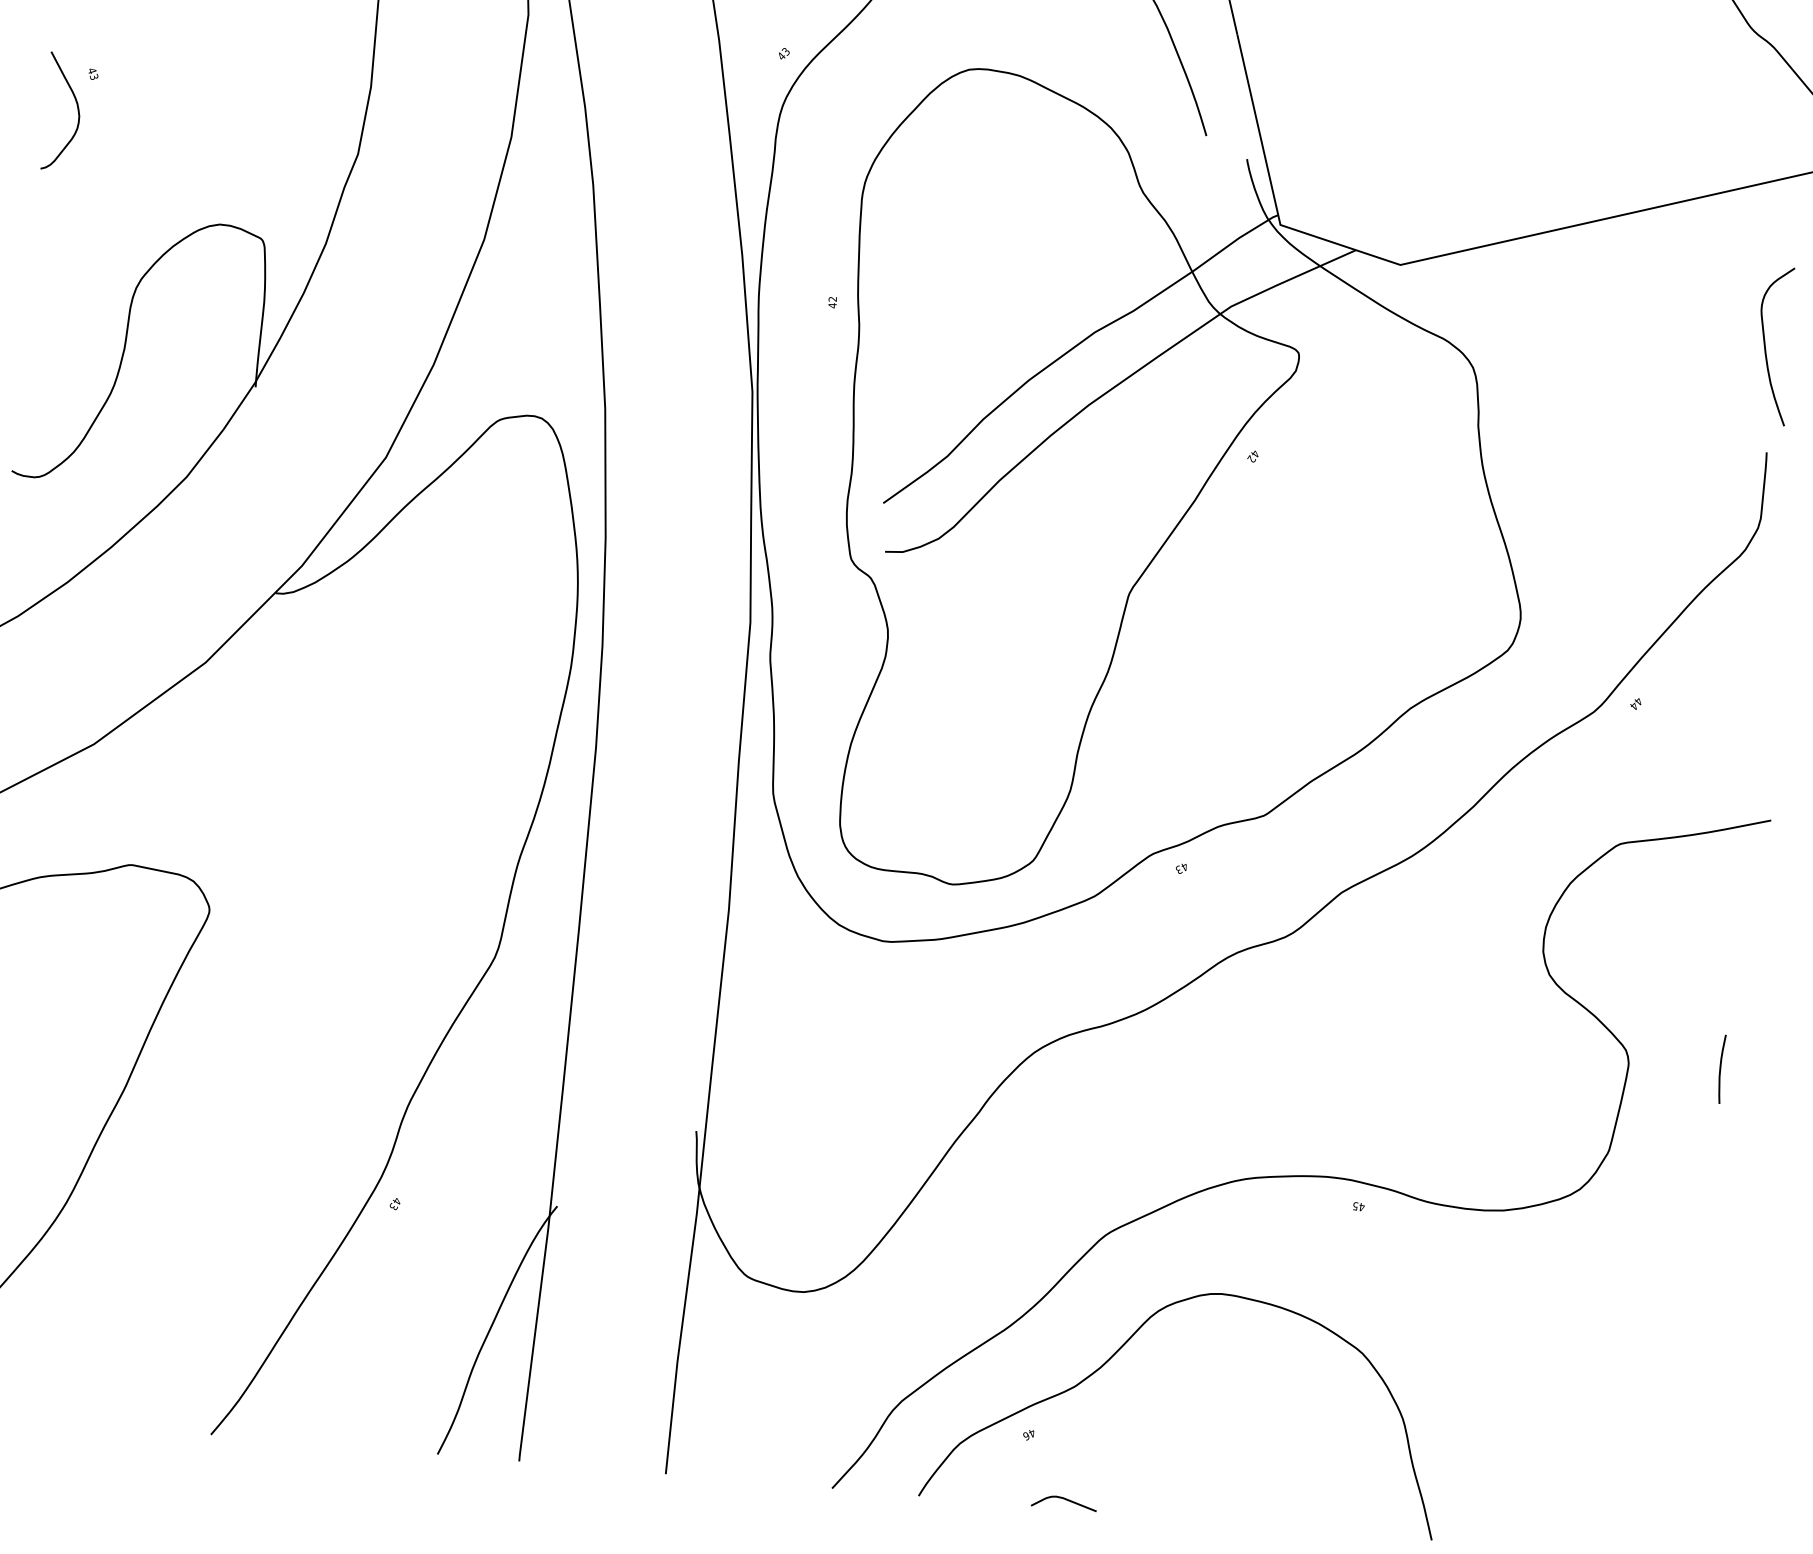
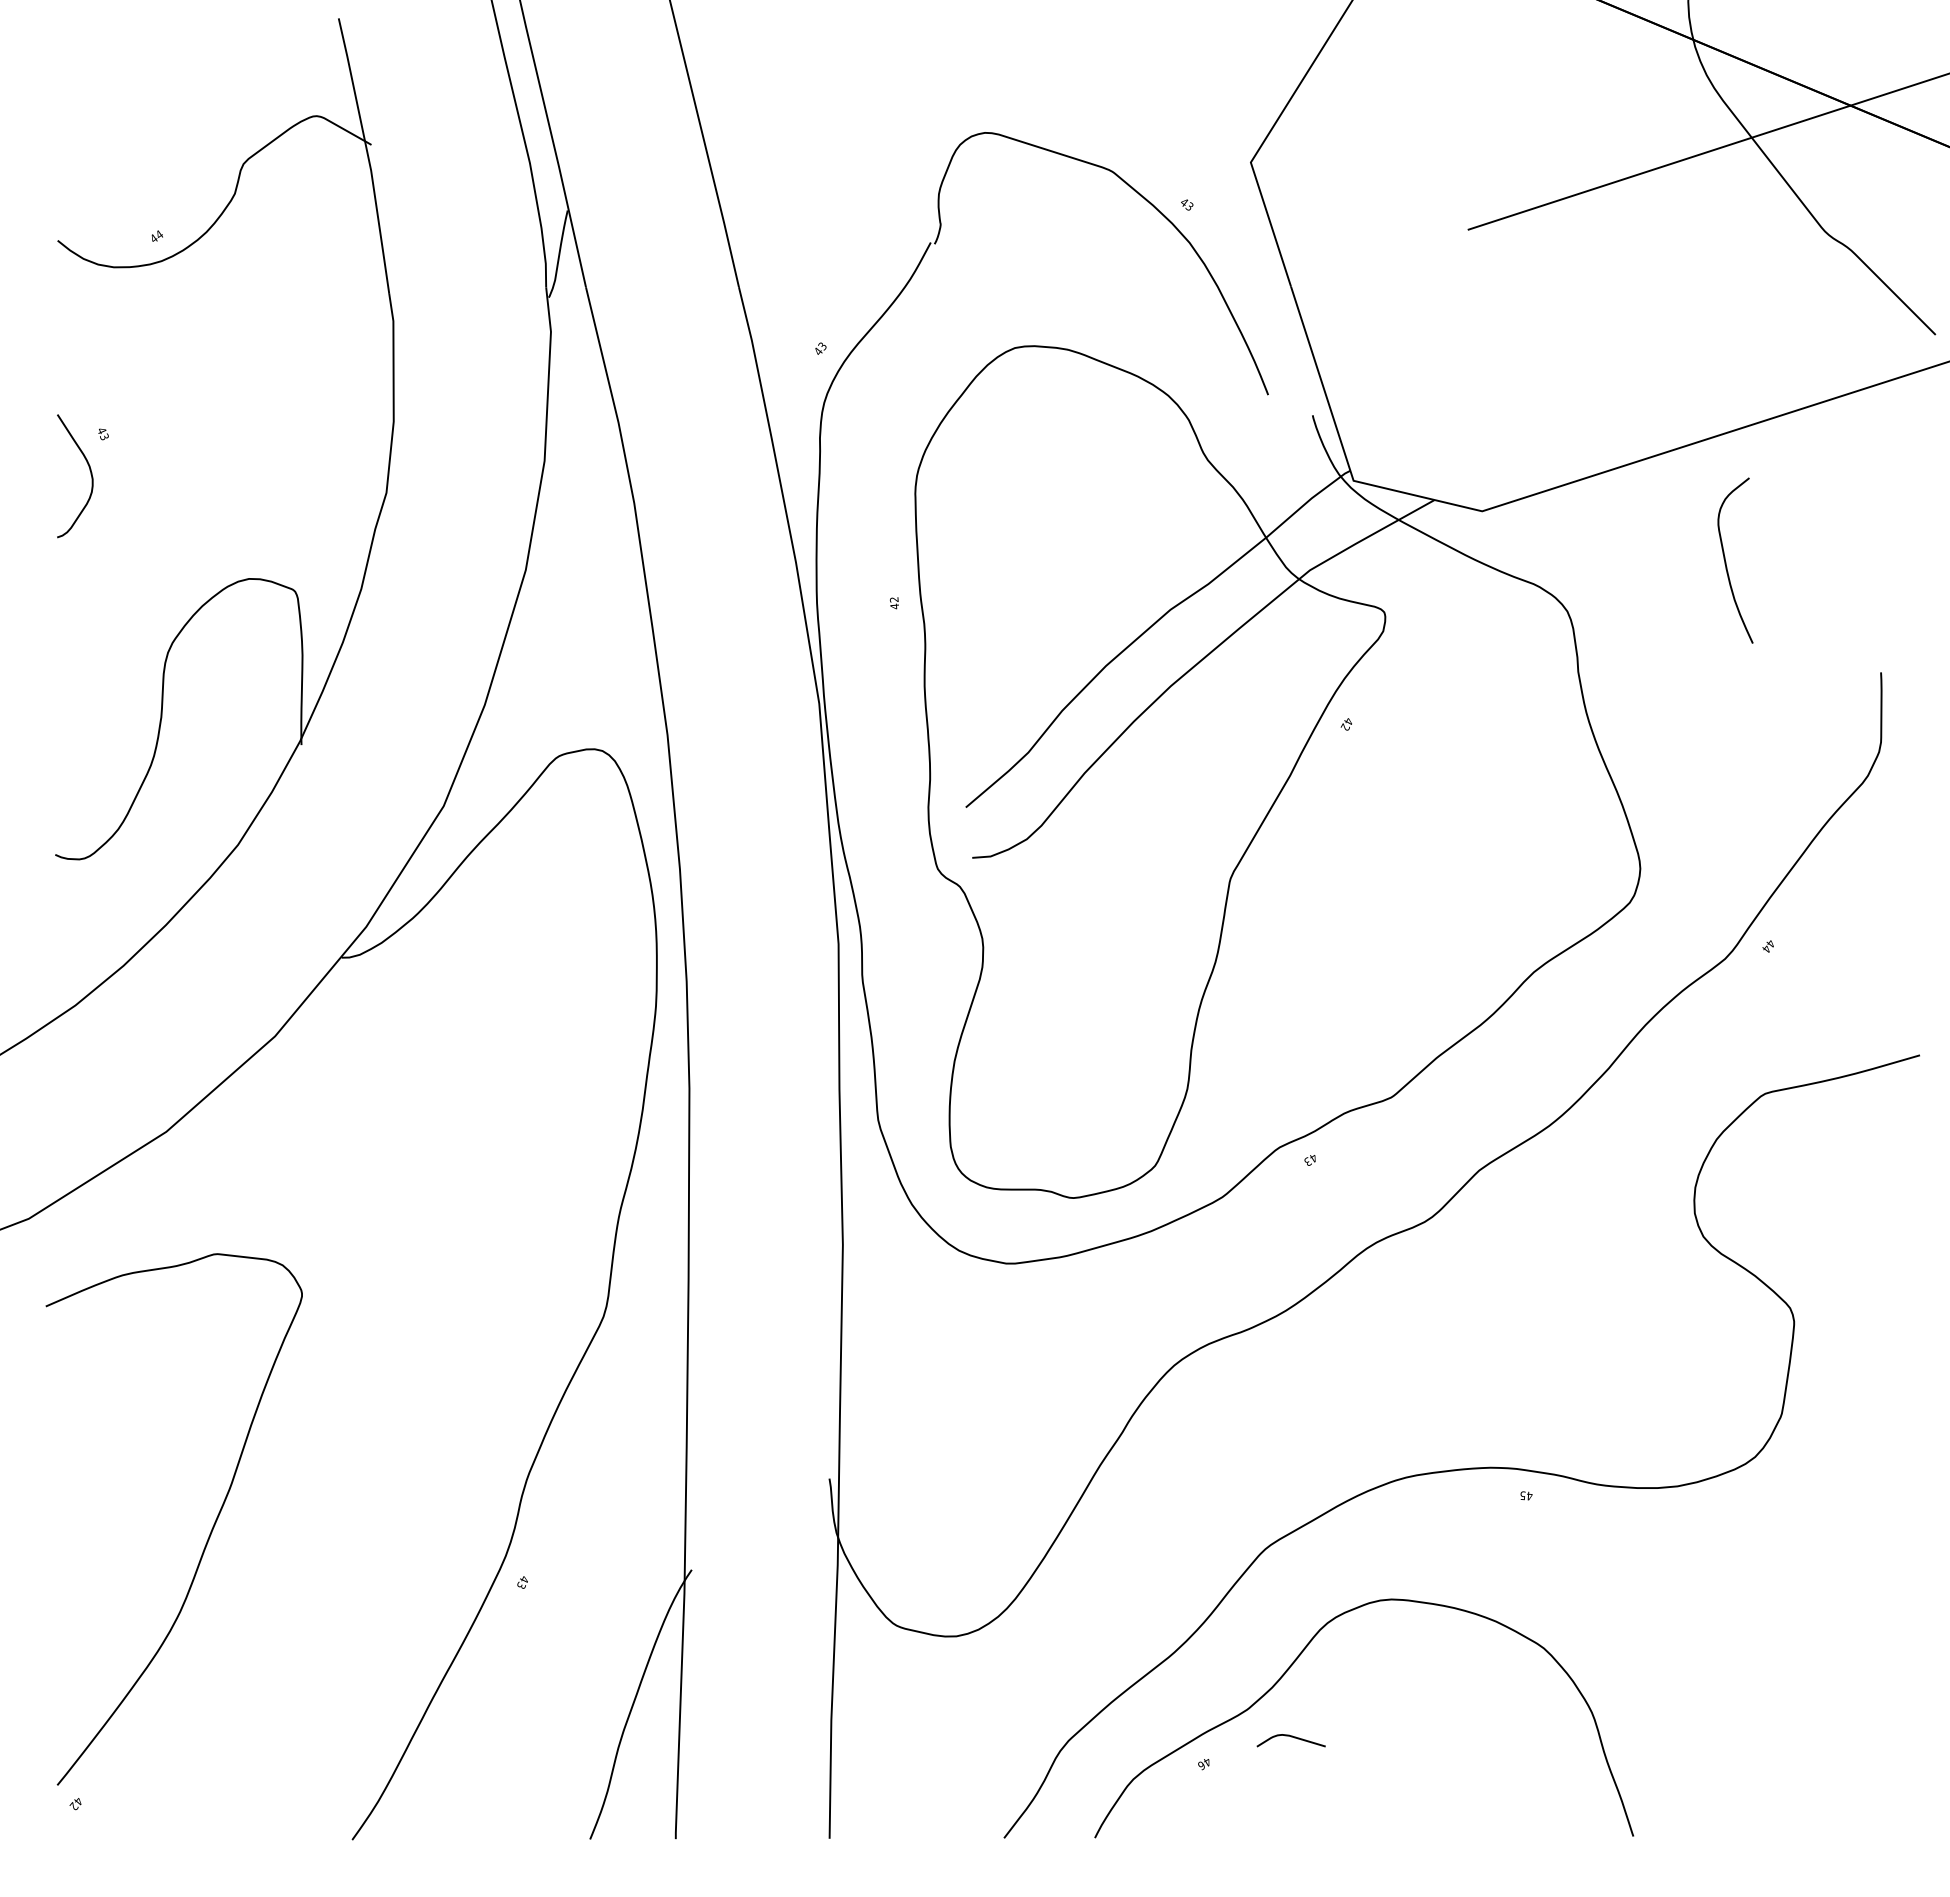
curve: (1766, 345) -> (1726, 561), moved
curve: (1720, 1068) -> (1890, 1318), removed
curve: (1064, 1499) -> (1291, 1737), moved

